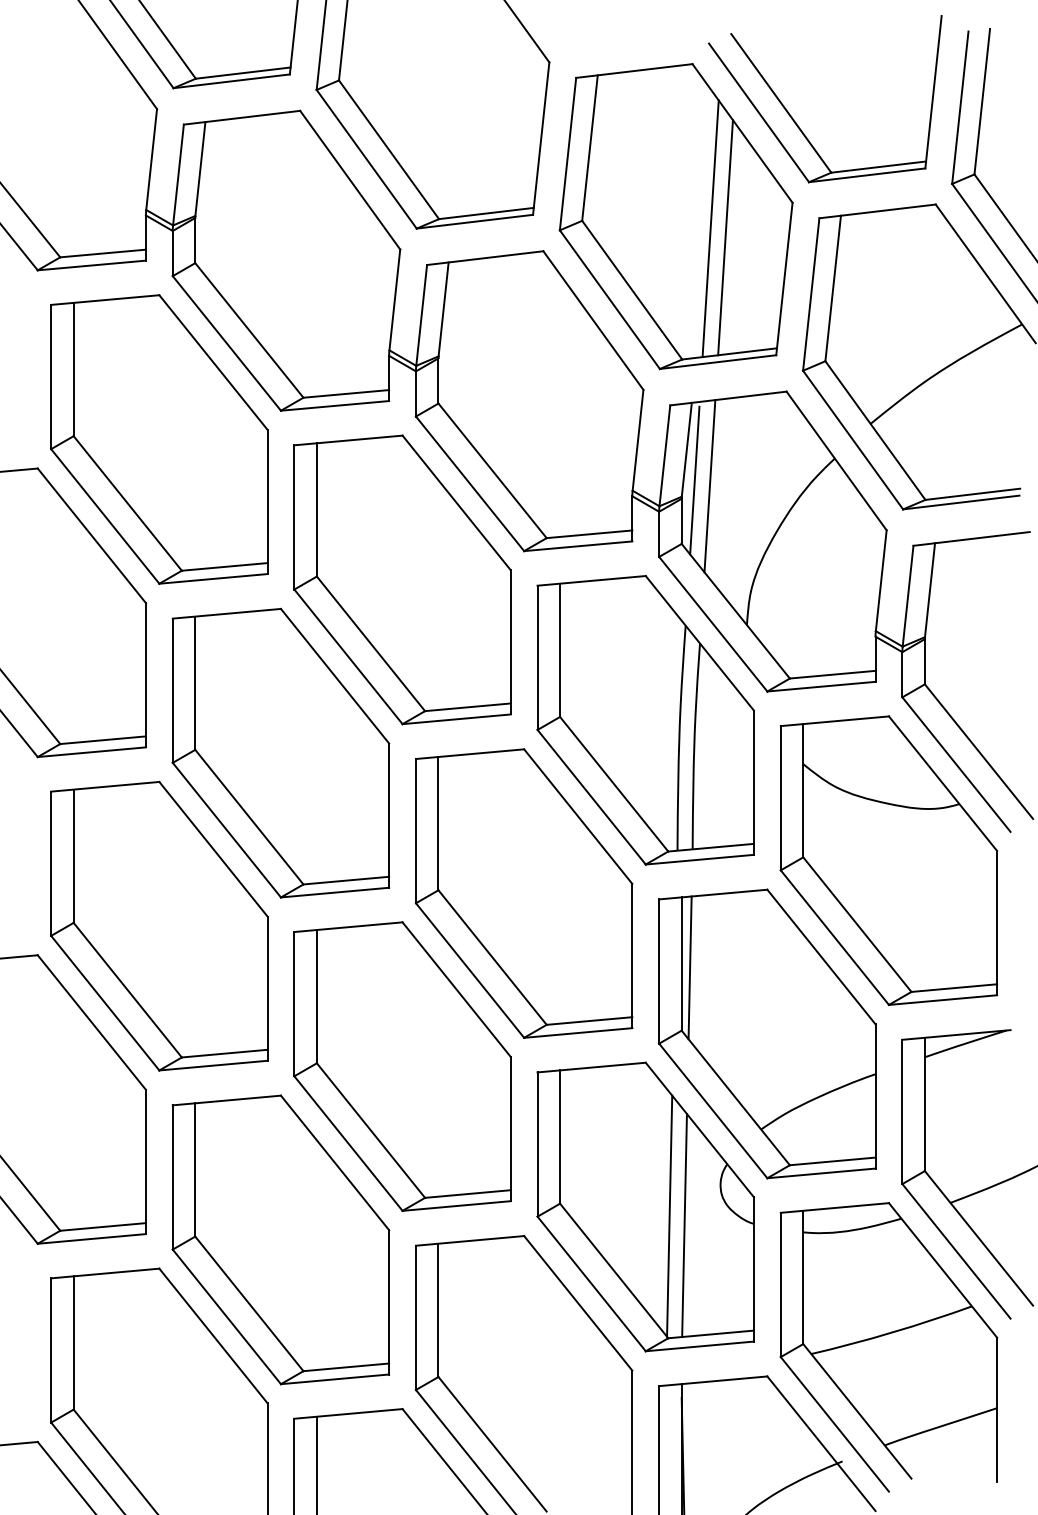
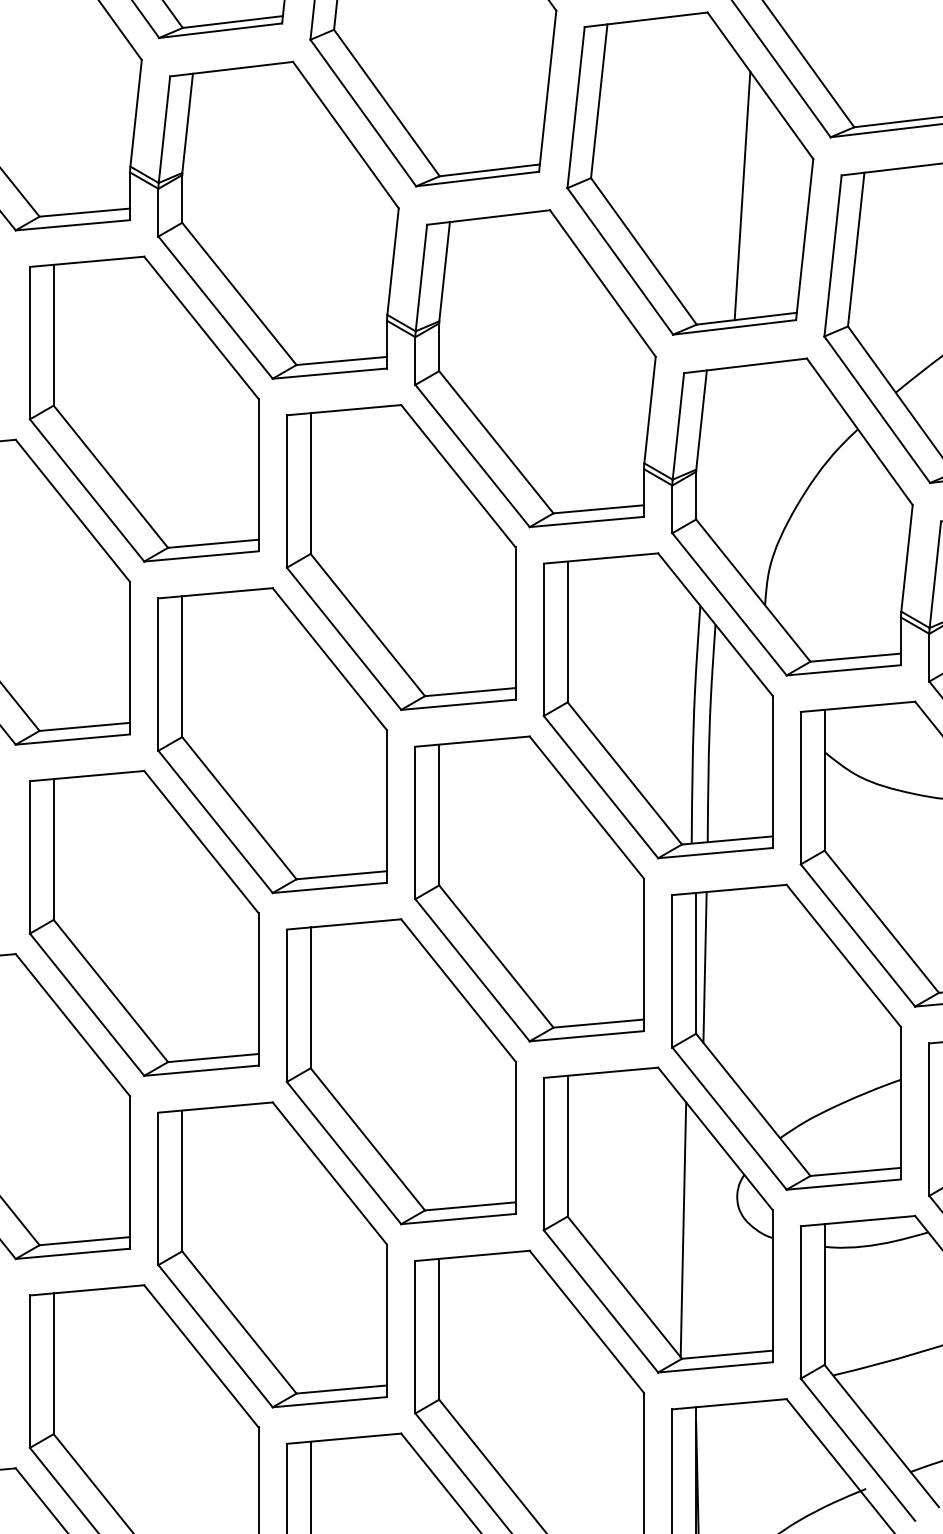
line: (710, 228) -> (726, 186), removed
line: (694, 480) -> (709, 452), removed
line: (709, 486) -> (725, 458), removed
line: (684, 1225) -> (699, 1239), removed

